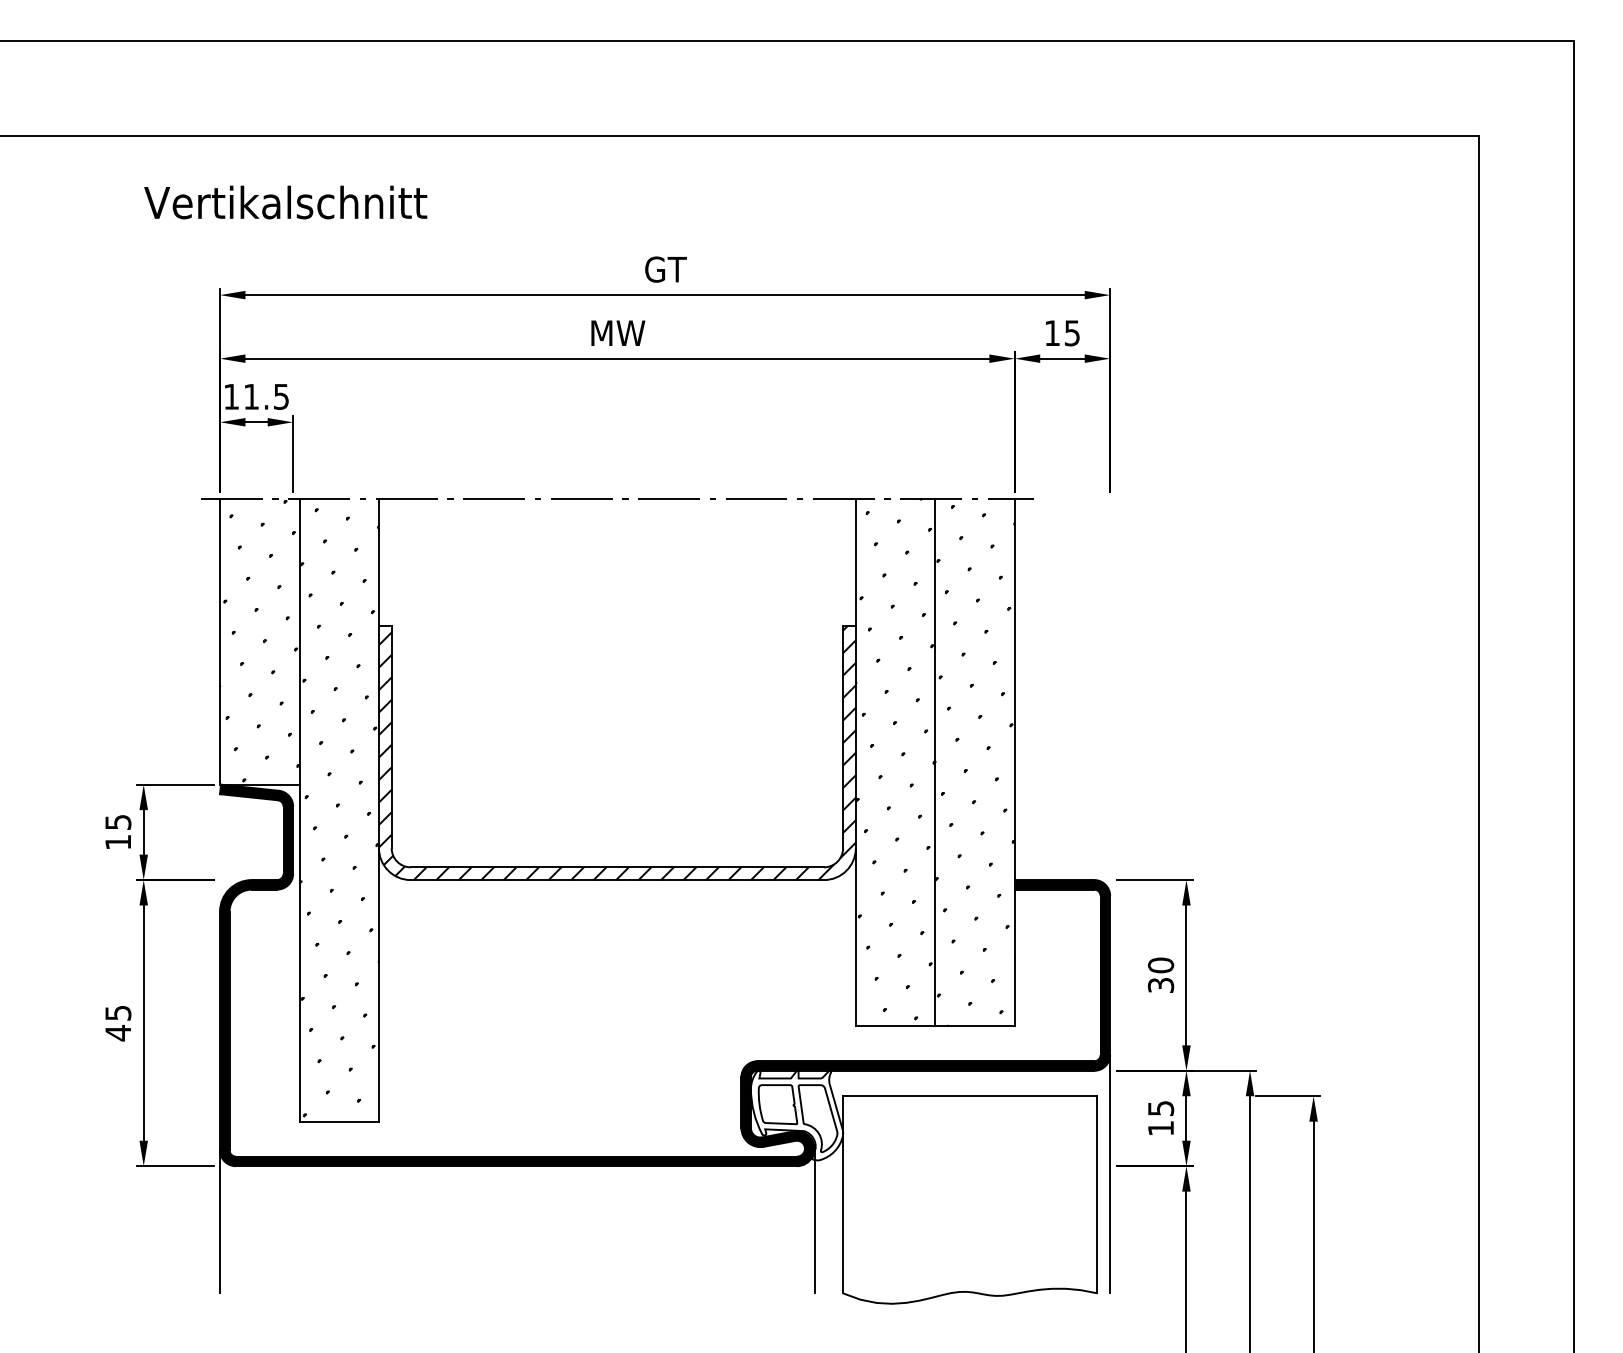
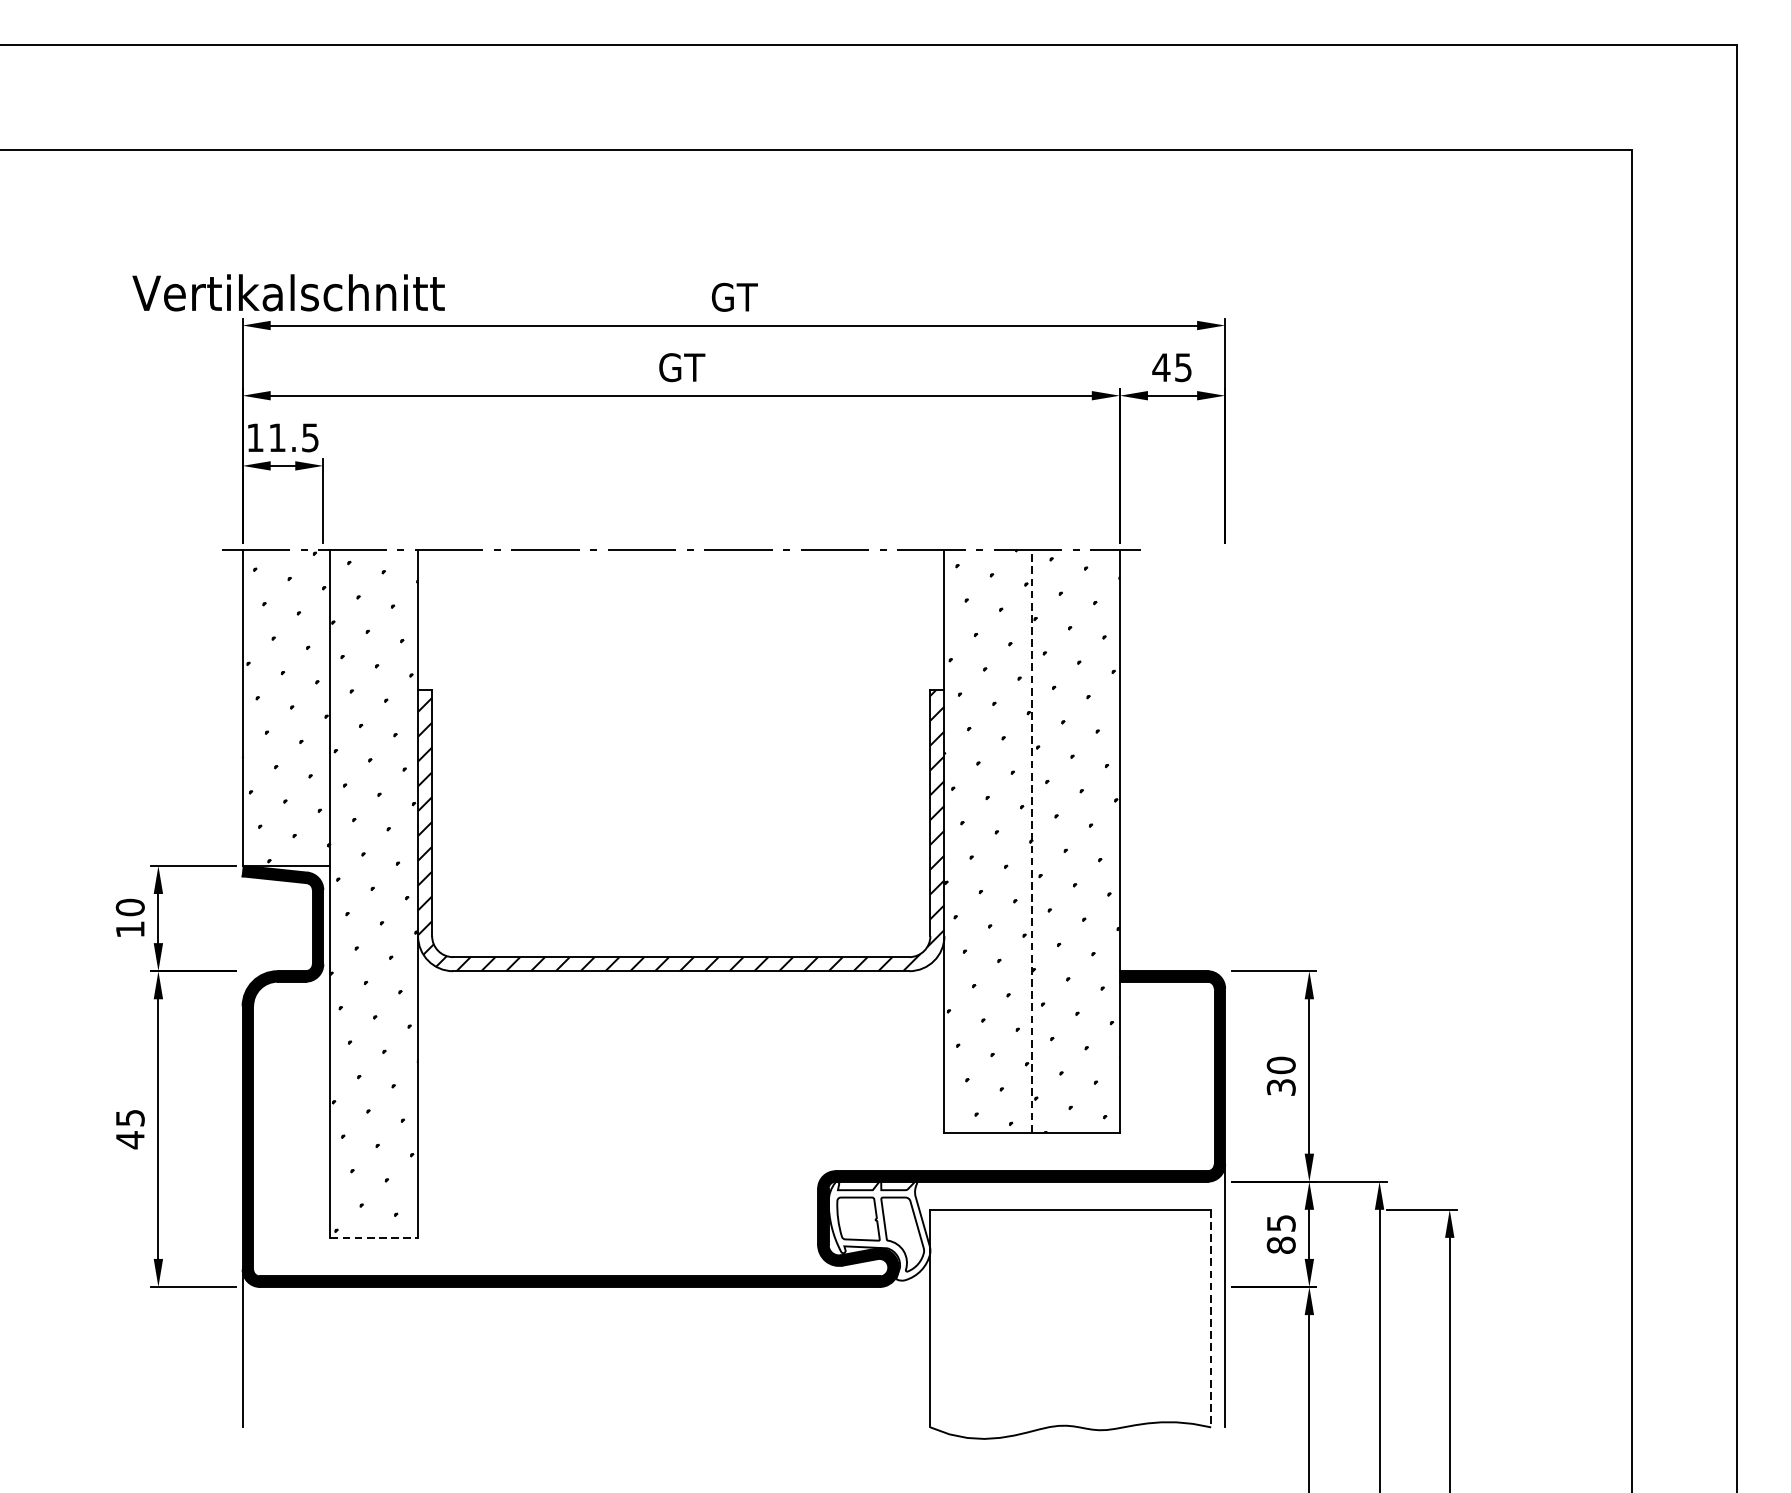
text: (285, 202) -> (288, 292), moved
text: (1052, 332) -> (1161, 366), 15 -> 45
text: (618, 333) -> (682, 367), MW -> GT
line: (935, 762) -> (1032, 841), solid -> dashed
text: (118, 822) -> (130, 907), 15 -> 10
line: (339, 1121) -> (374, 1237), solid -> dashed
text: (1160, 1128) -> (1280, 1245), 15 -> 85
line: (1097, 1194) -> (1211, 1318), solid -> dashed
line: (814, 1220) -> (898, 1346), removed

